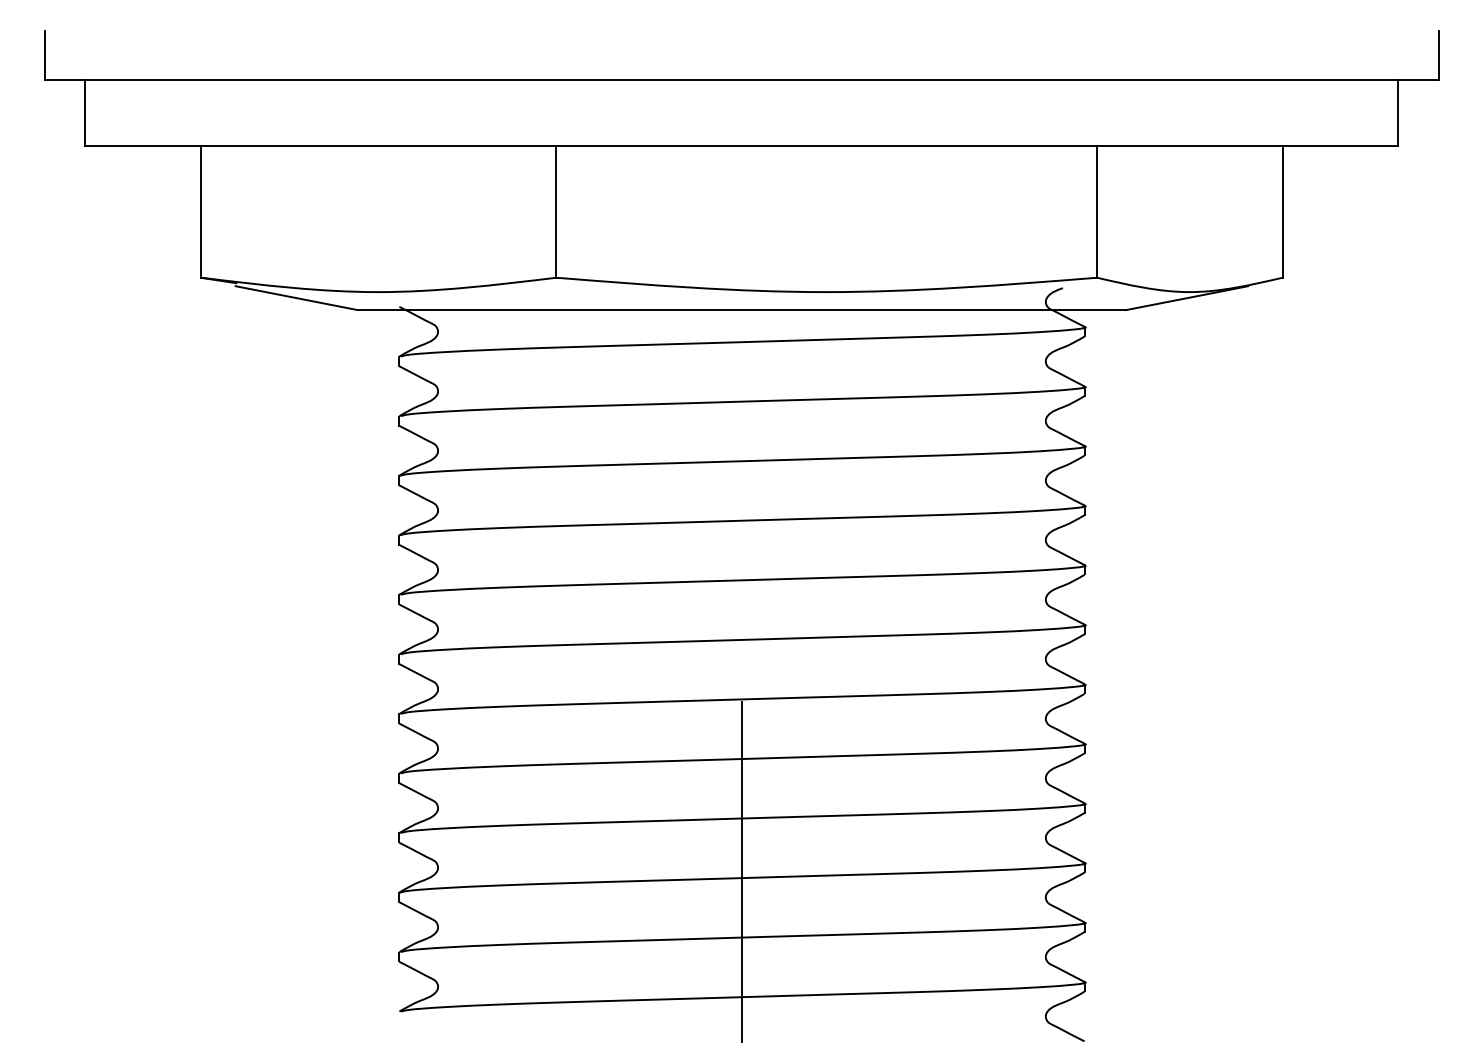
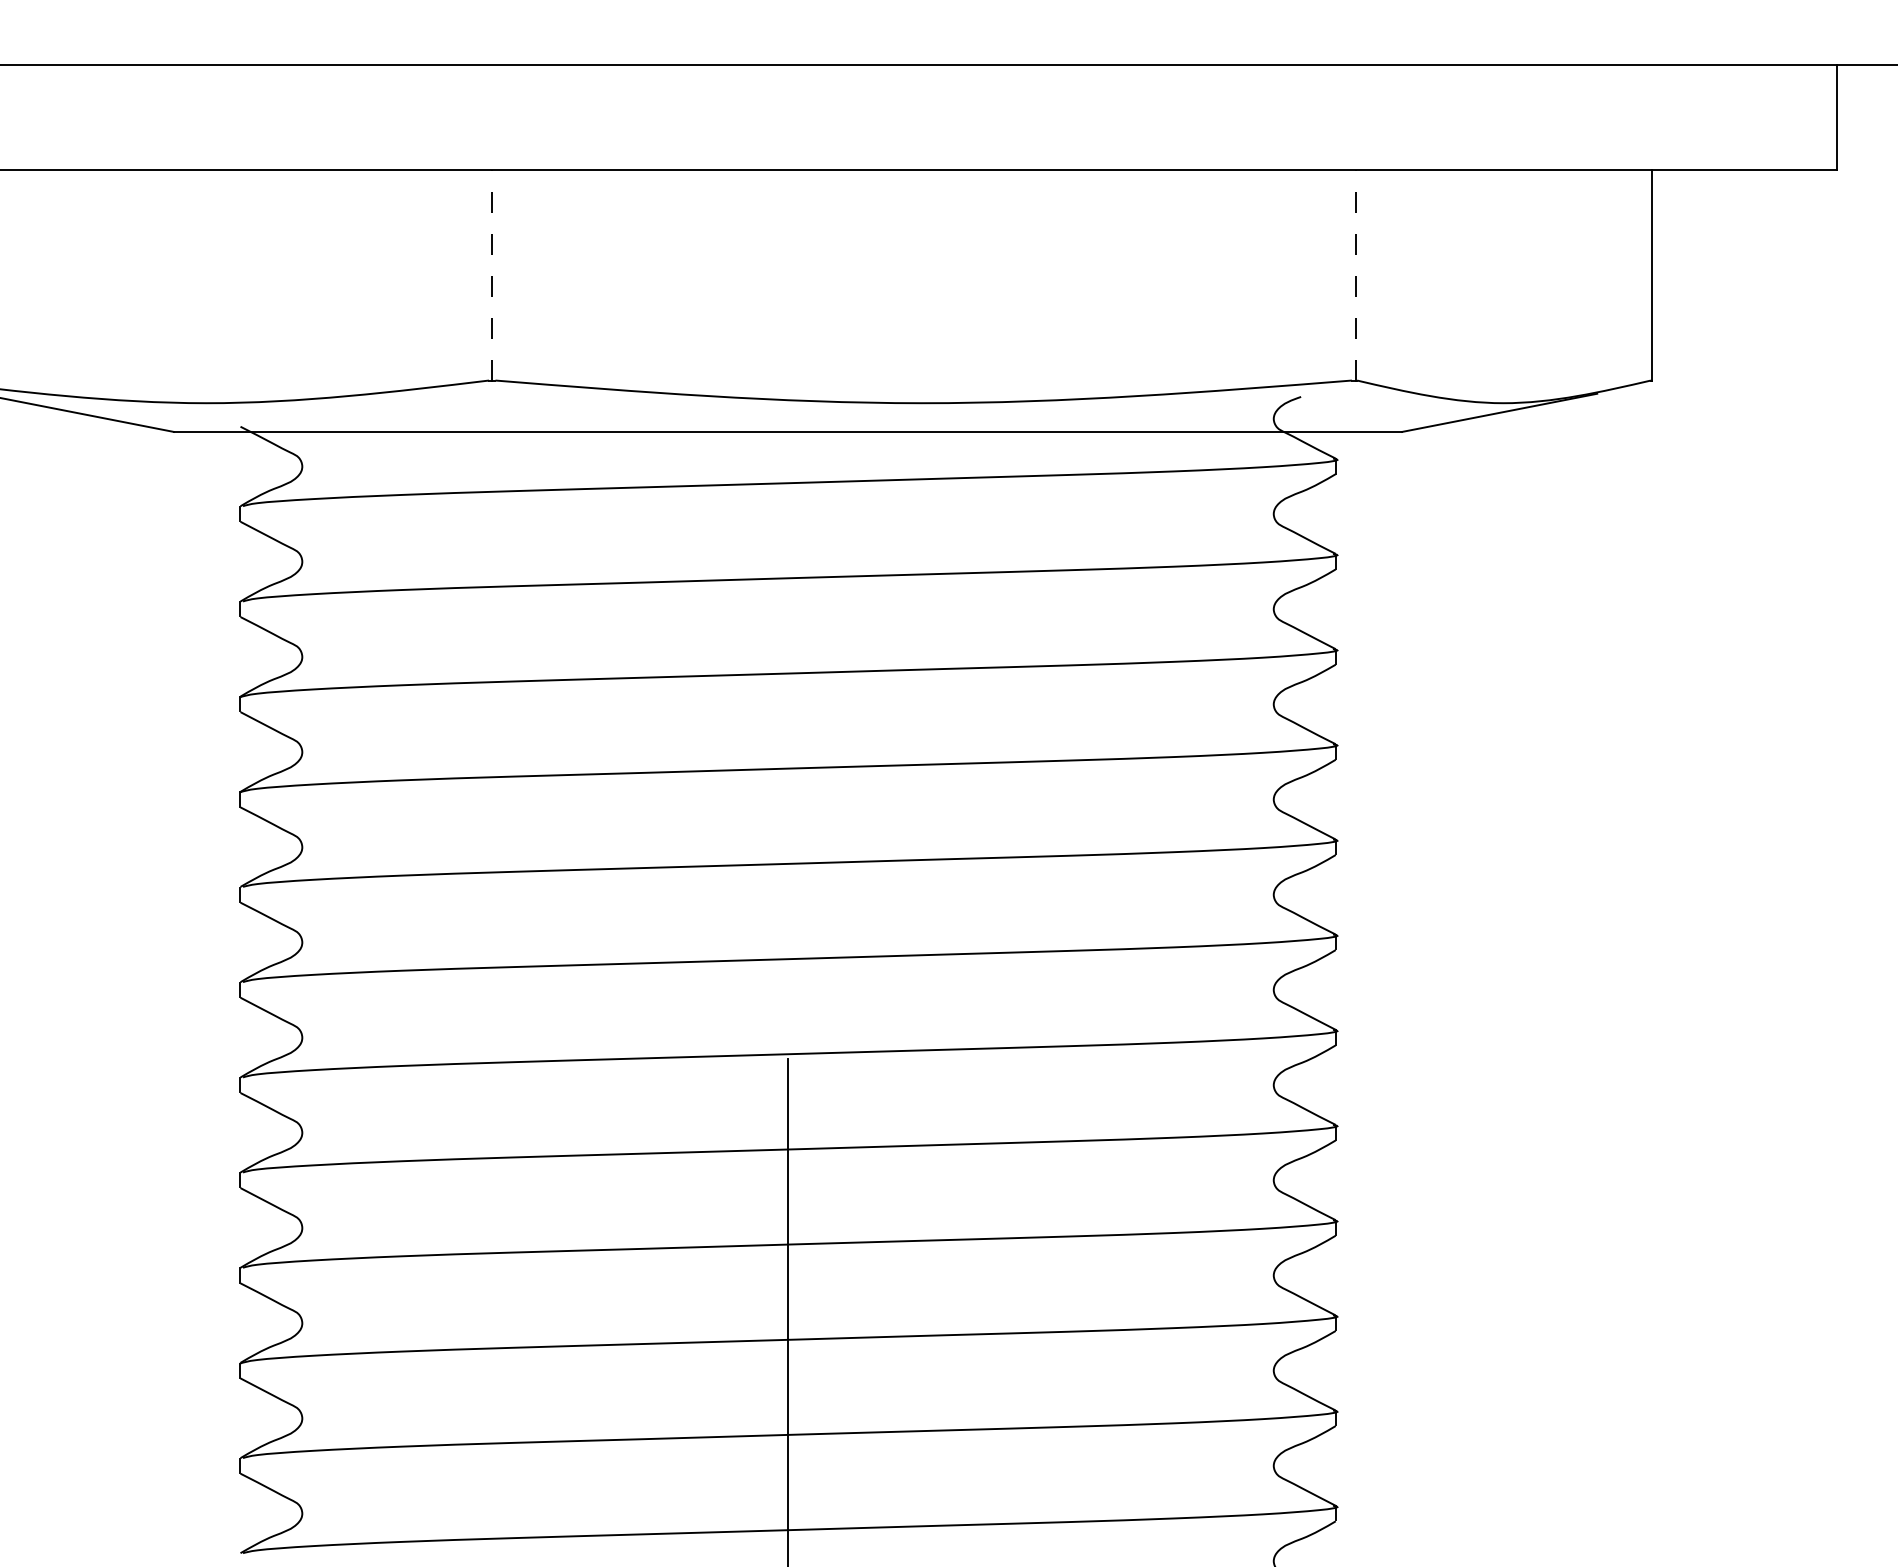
line: (556, 211) -> (491, 274), solid -> dashed
line: (1097, 211) -> (1356, 274), solid -> dashed

